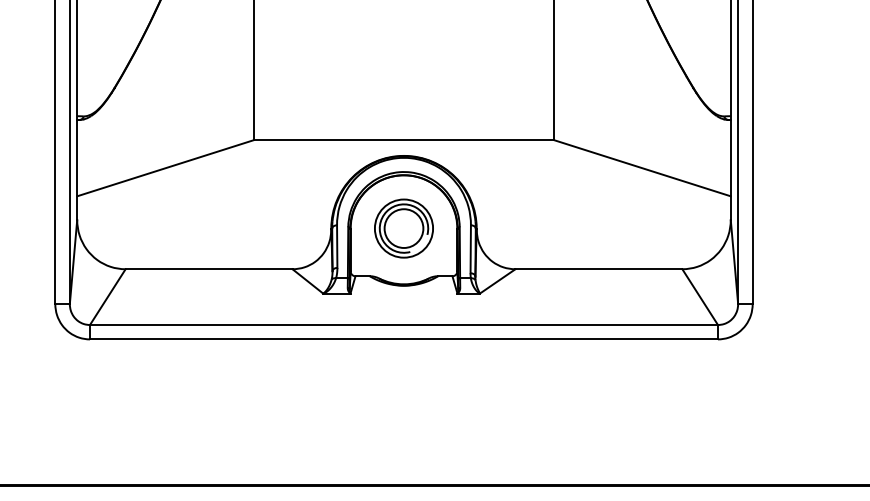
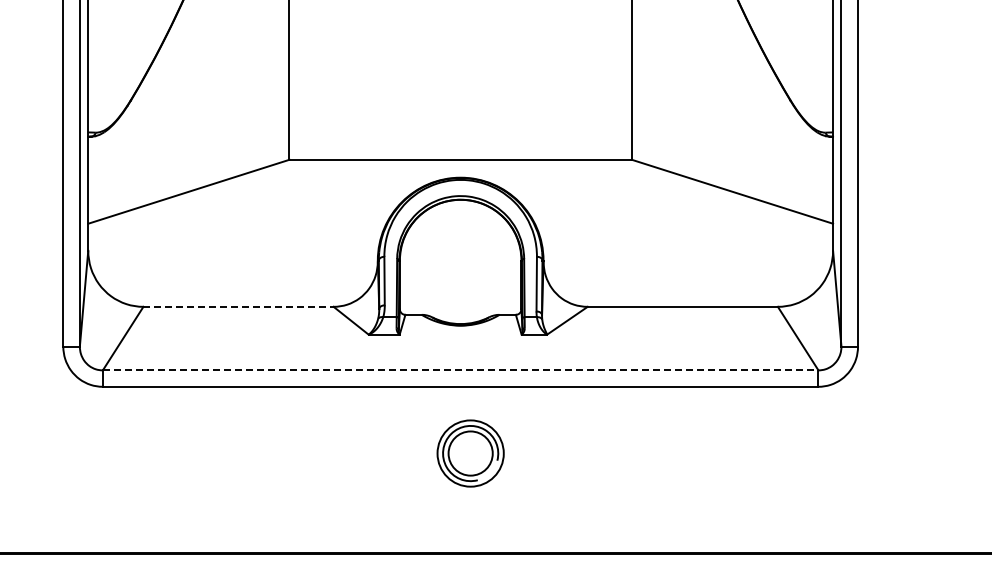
part: (403, 228) -> (470, 453), moved
line: (209, 268) -> (239, 306), solid -> dashed
line: (403, 325) -> (460, 370), solid -> dashed

